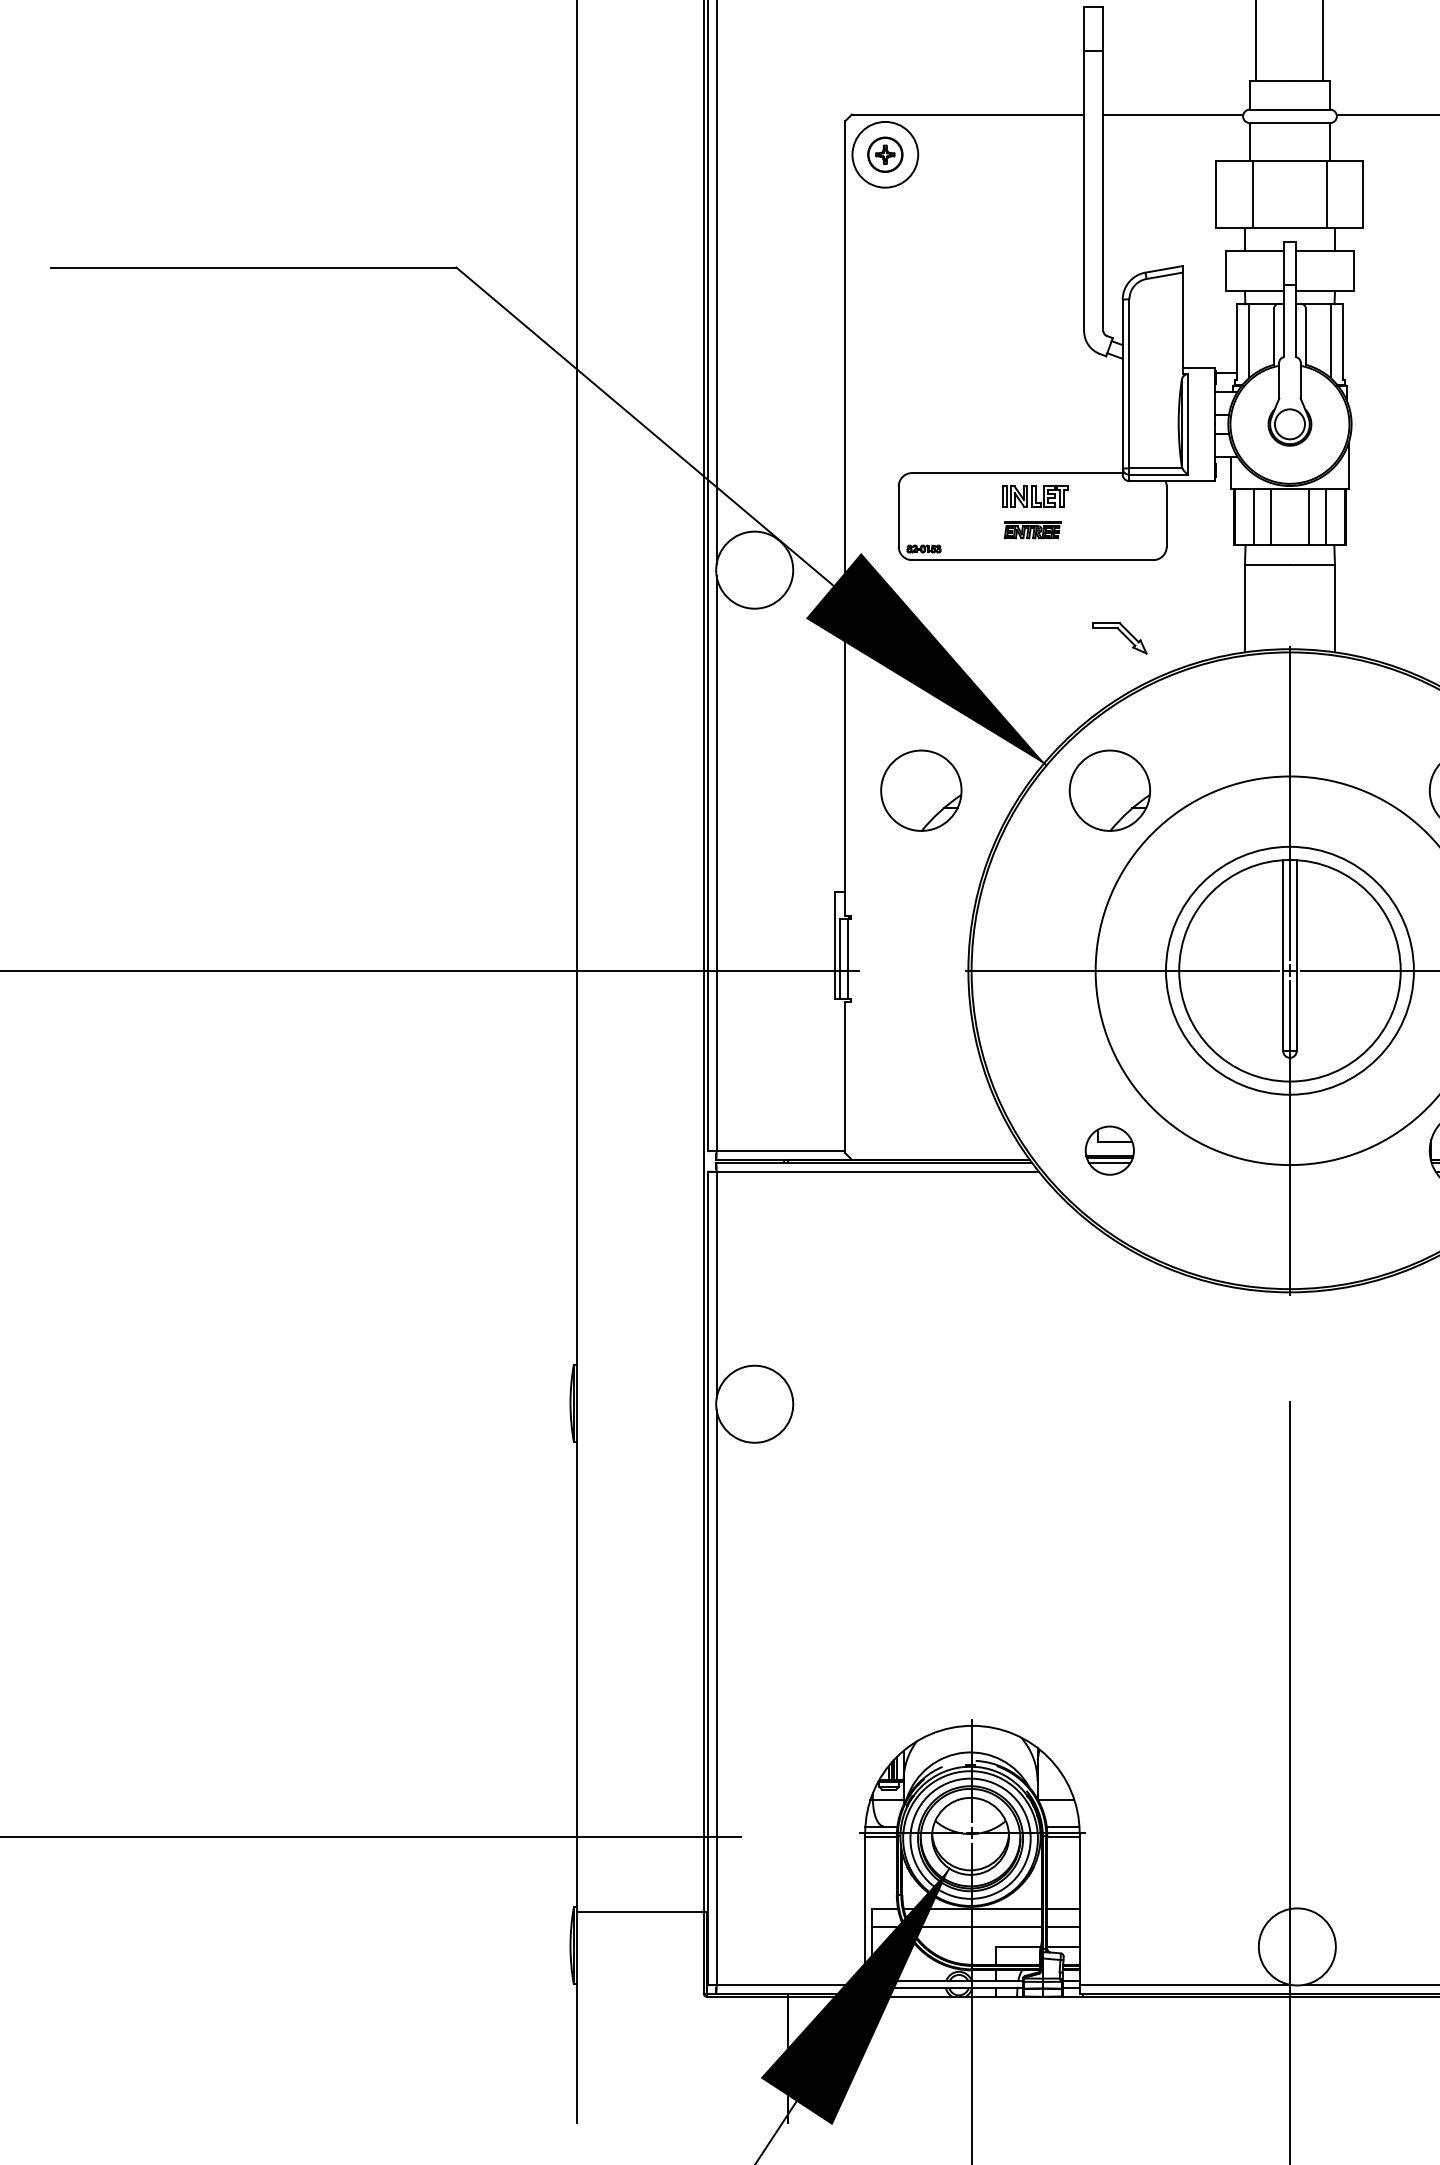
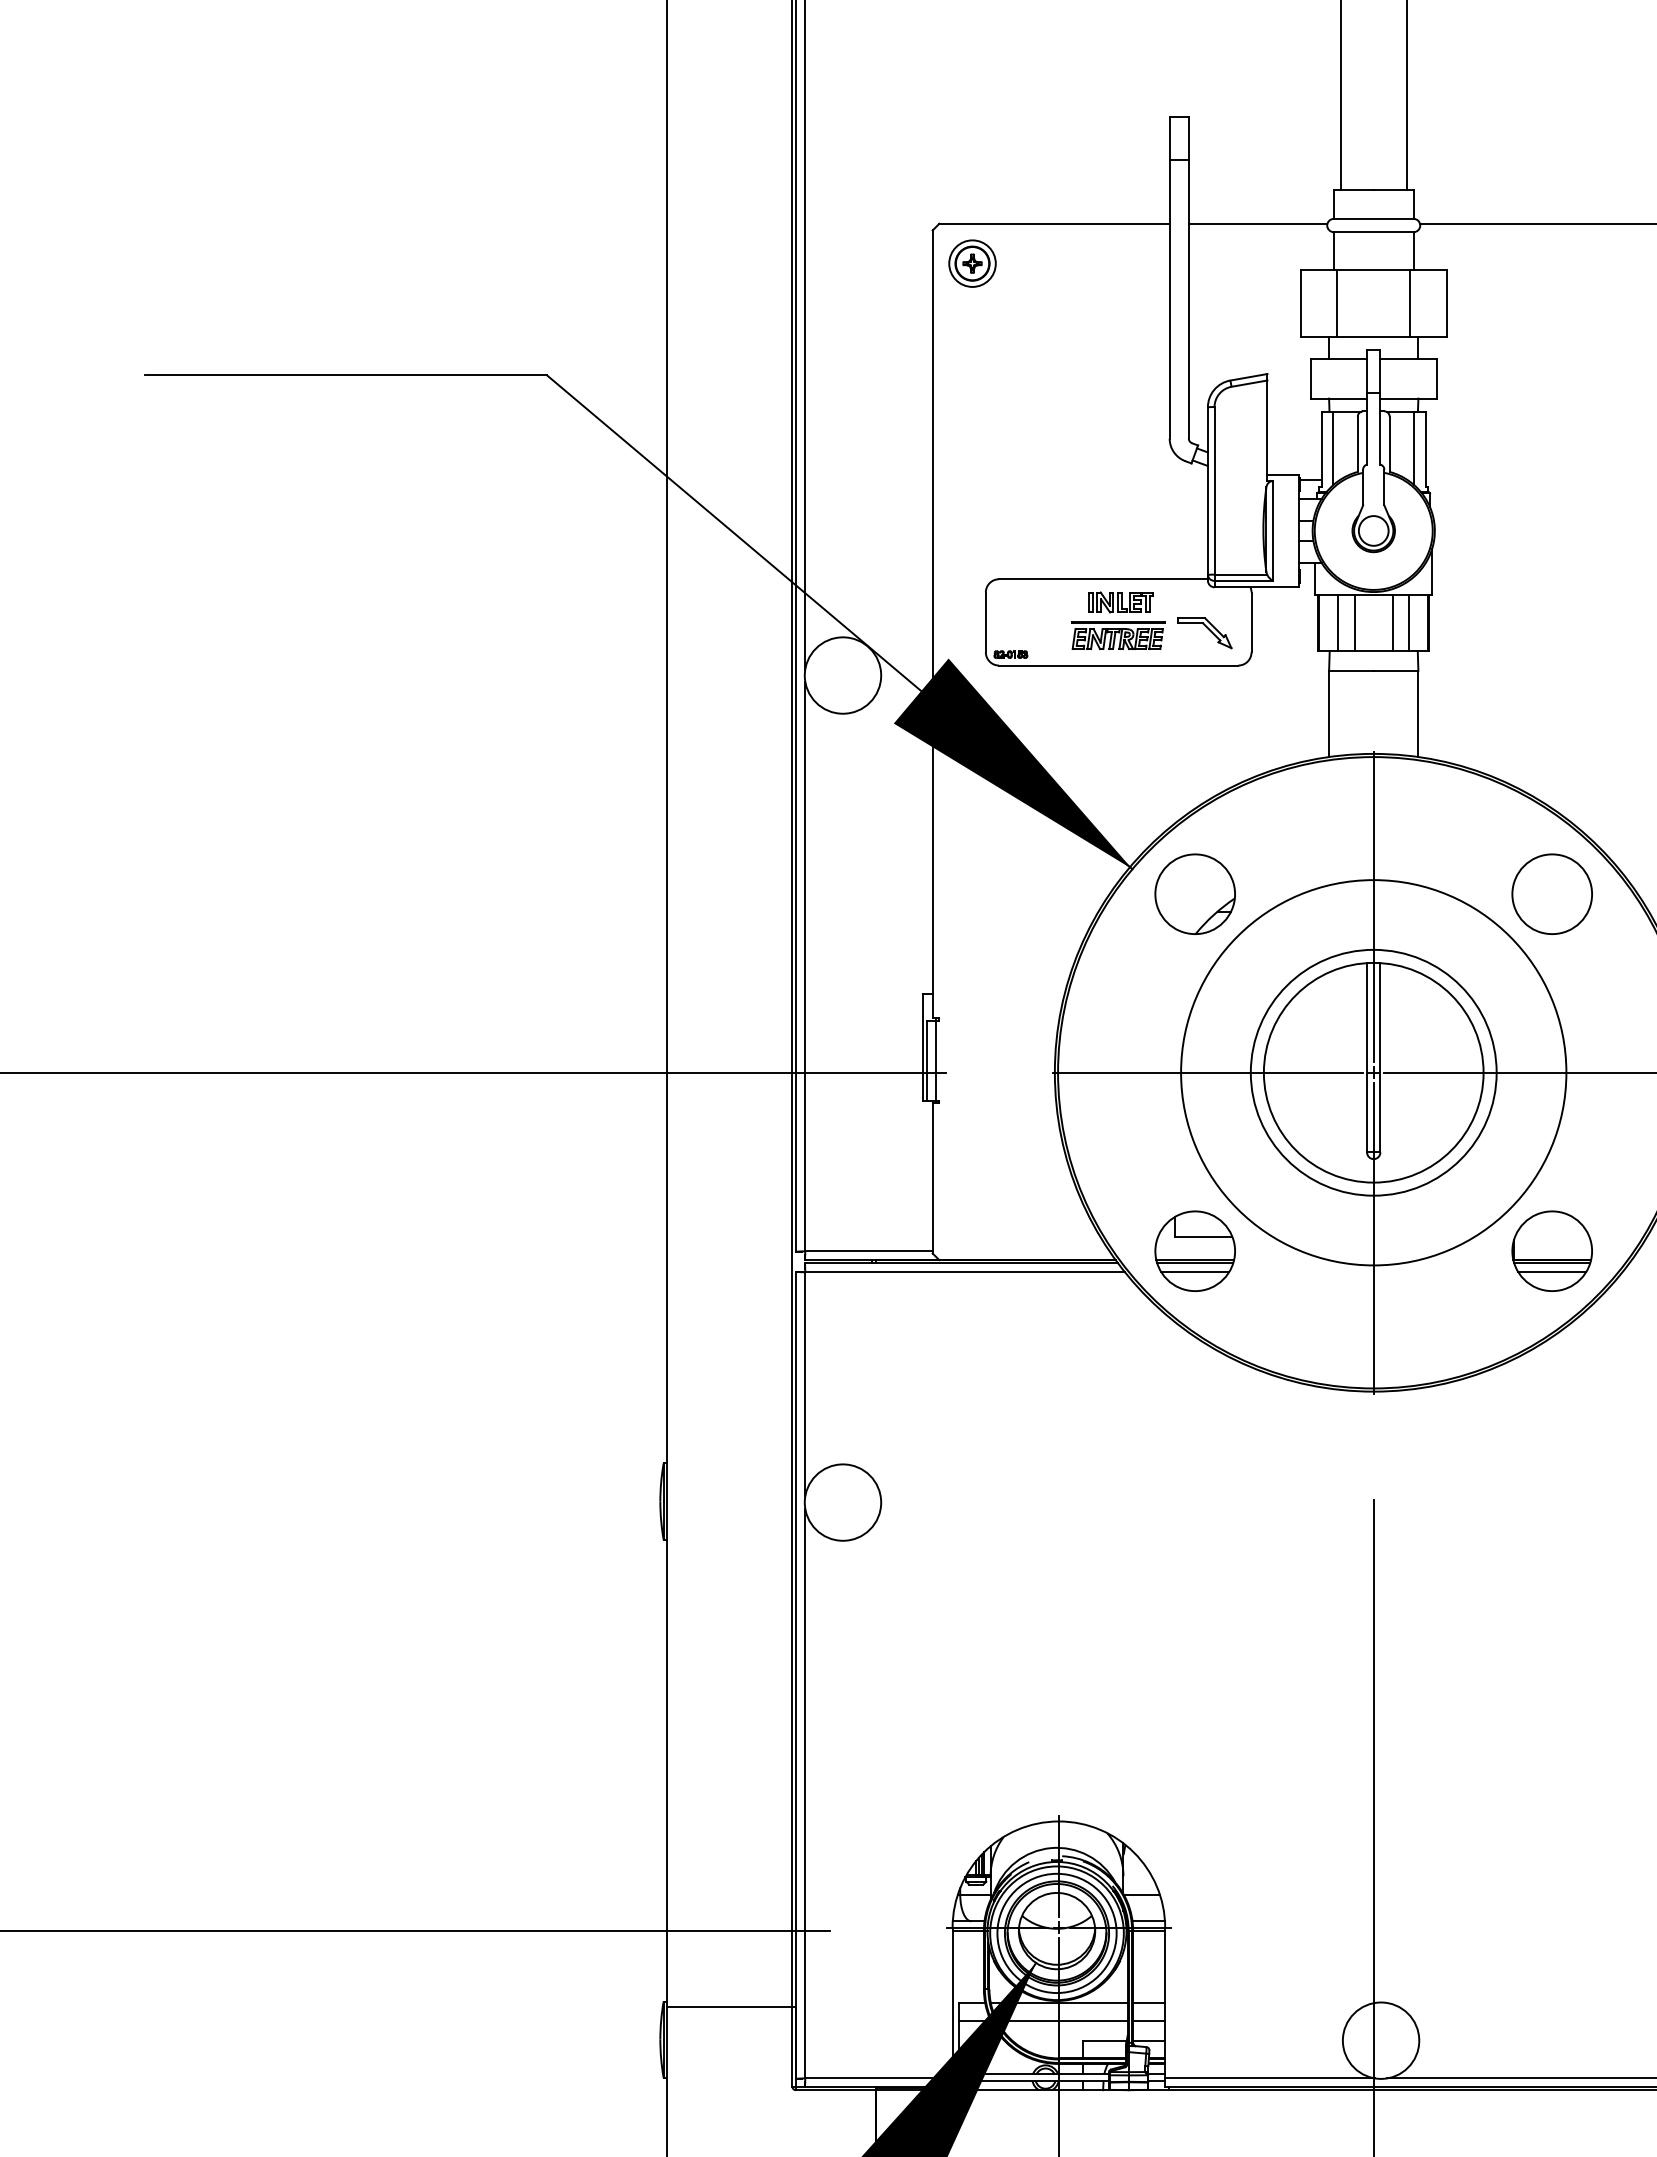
circle: (885, 154) -> (972, 263), size x0.71
part: (1032, 529) -> (1118, 635), size x1.67
part: (1119, 638) -> (1204, 633), moved
part: (920, 789) -> (1007, 893), removed
part: (1109, 1150) -> (1194, 1250), size x1.67

